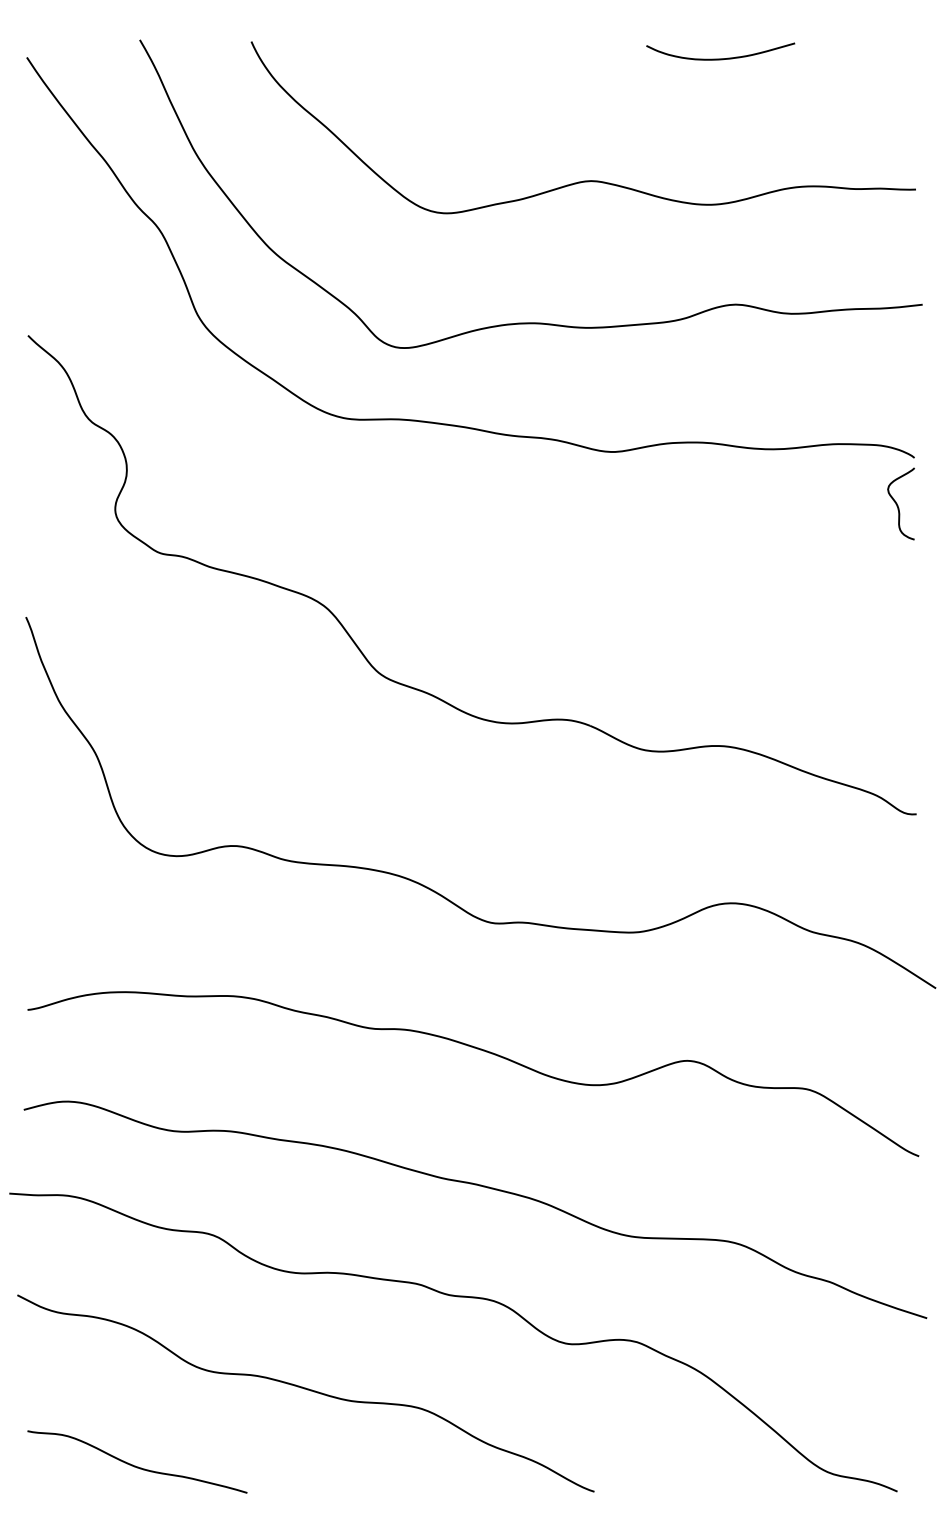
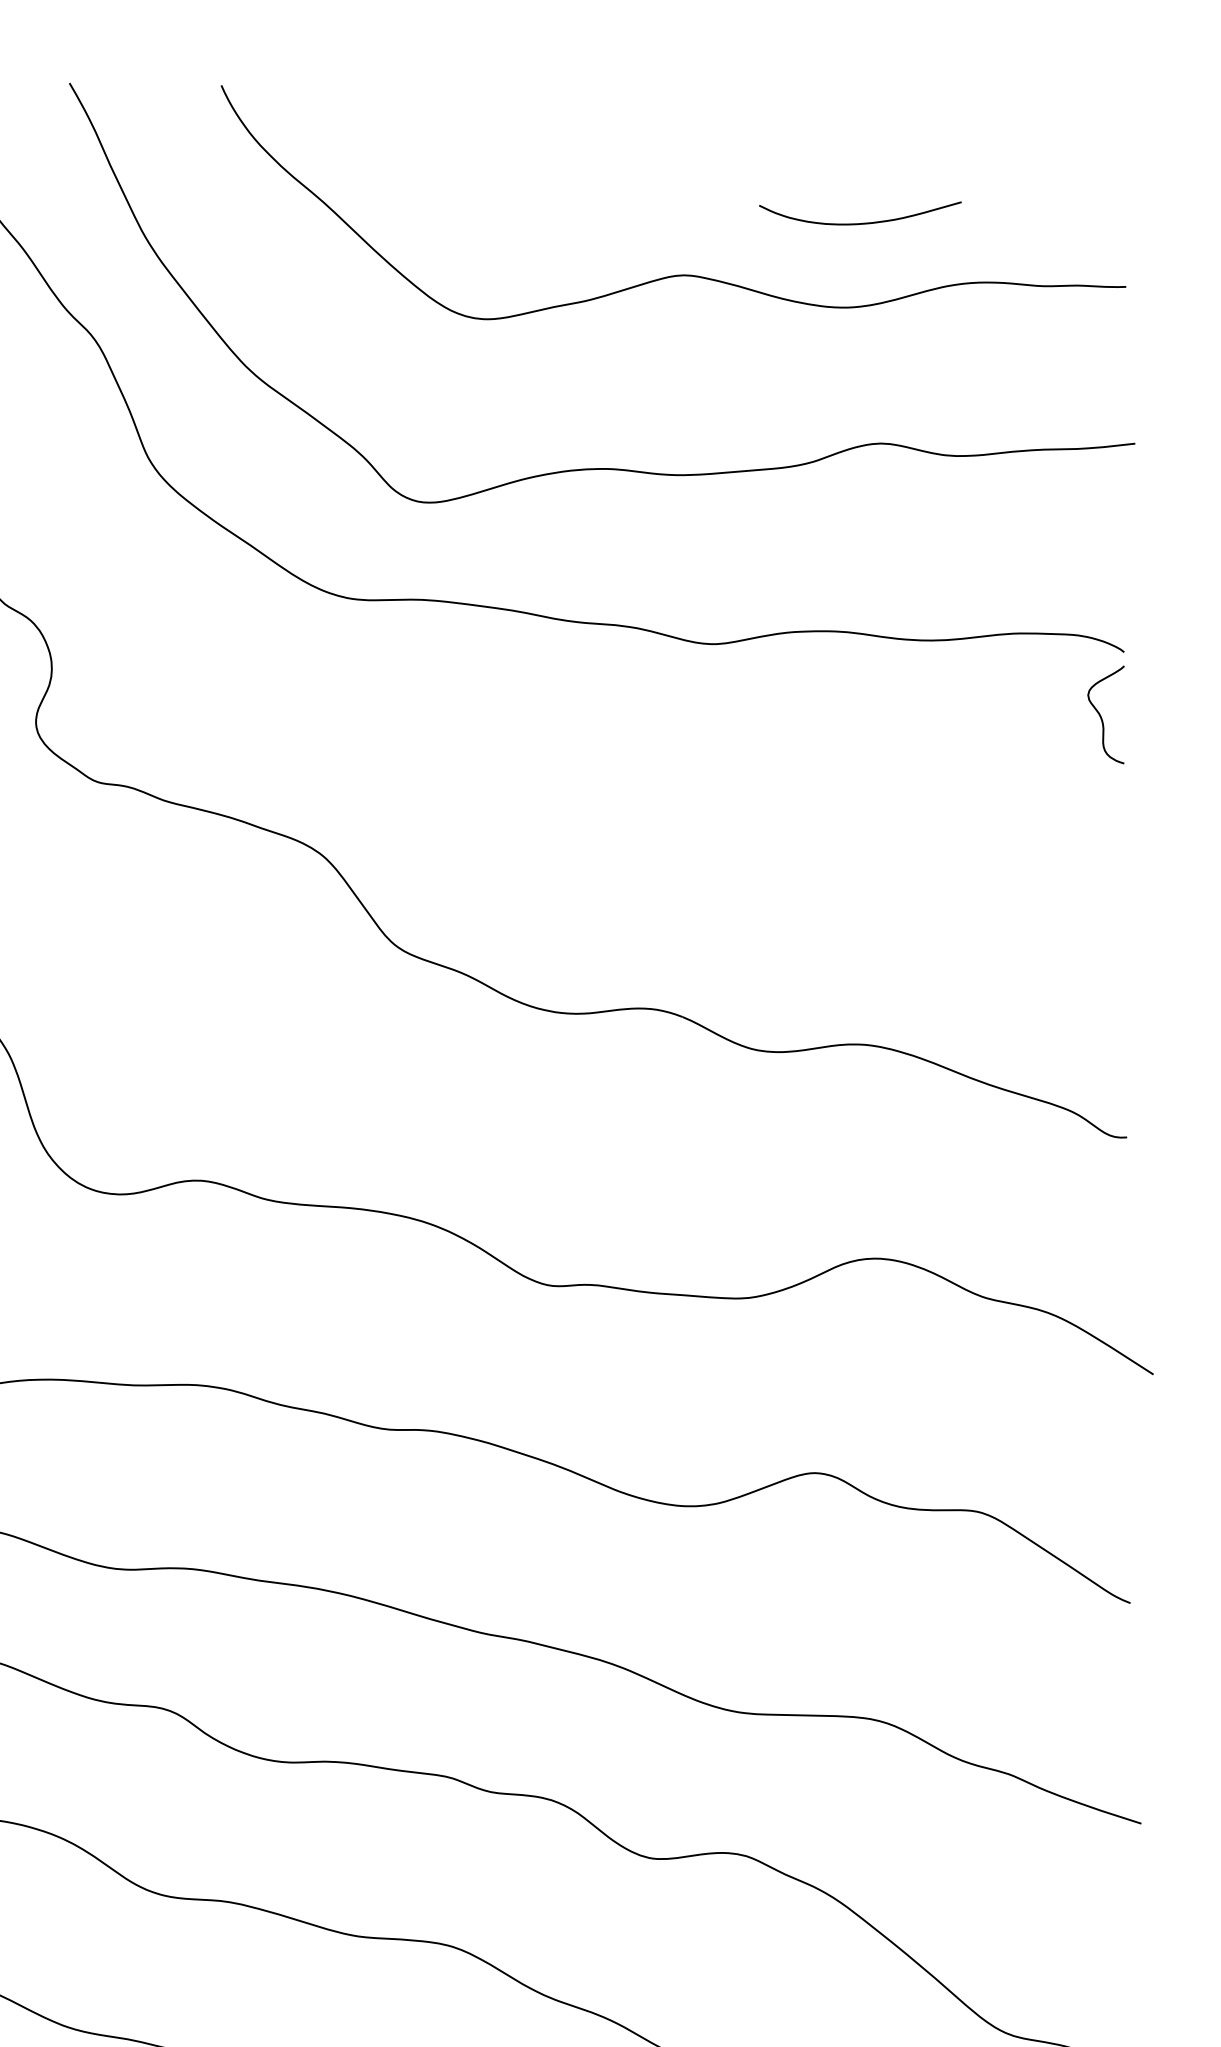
curve: (720, 58) -> (860, 222), moved

